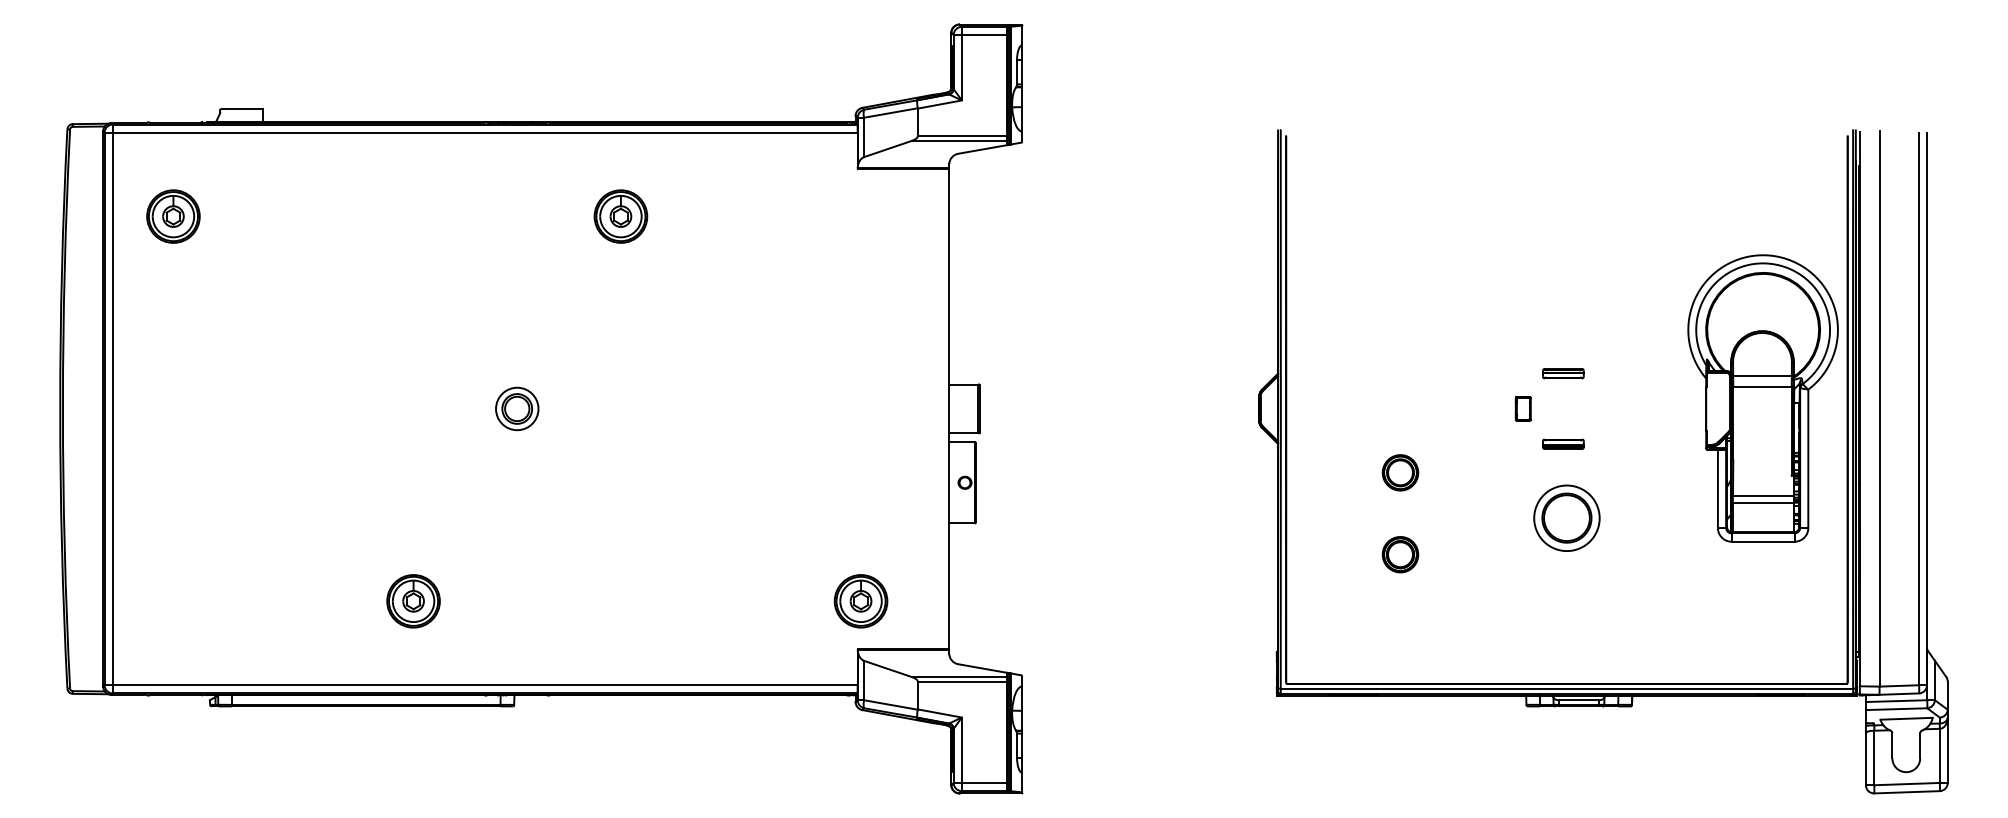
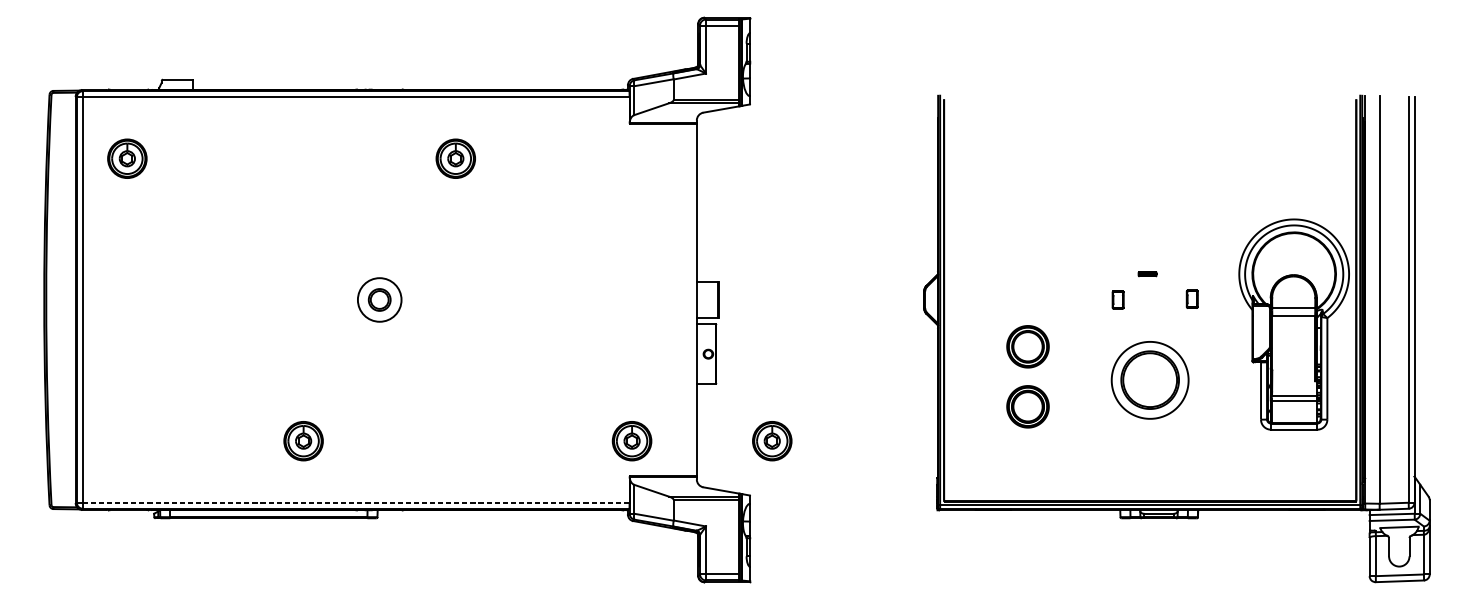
part: (1563, 373) -> (1147, 273), size x0.6
part: (1762, 398) -> (1293, 324), moved
part: (1623, 407) -> (1191, 298), added
circle: (517, 408) -> (379, 299), size x1.4
part: (1563, 443) -> (1147, 325), removed
part: (1400, 472) -> (1028, 346), size x1.6
part: (1566, 517) -> (1149, 379), size x1.6
part: (1400, 554) -> (1028, 406), size x1.6
part: (1051, 601) -> (771, 441), added
line: (485, 685) -> (356, 502), solid -> dashed

